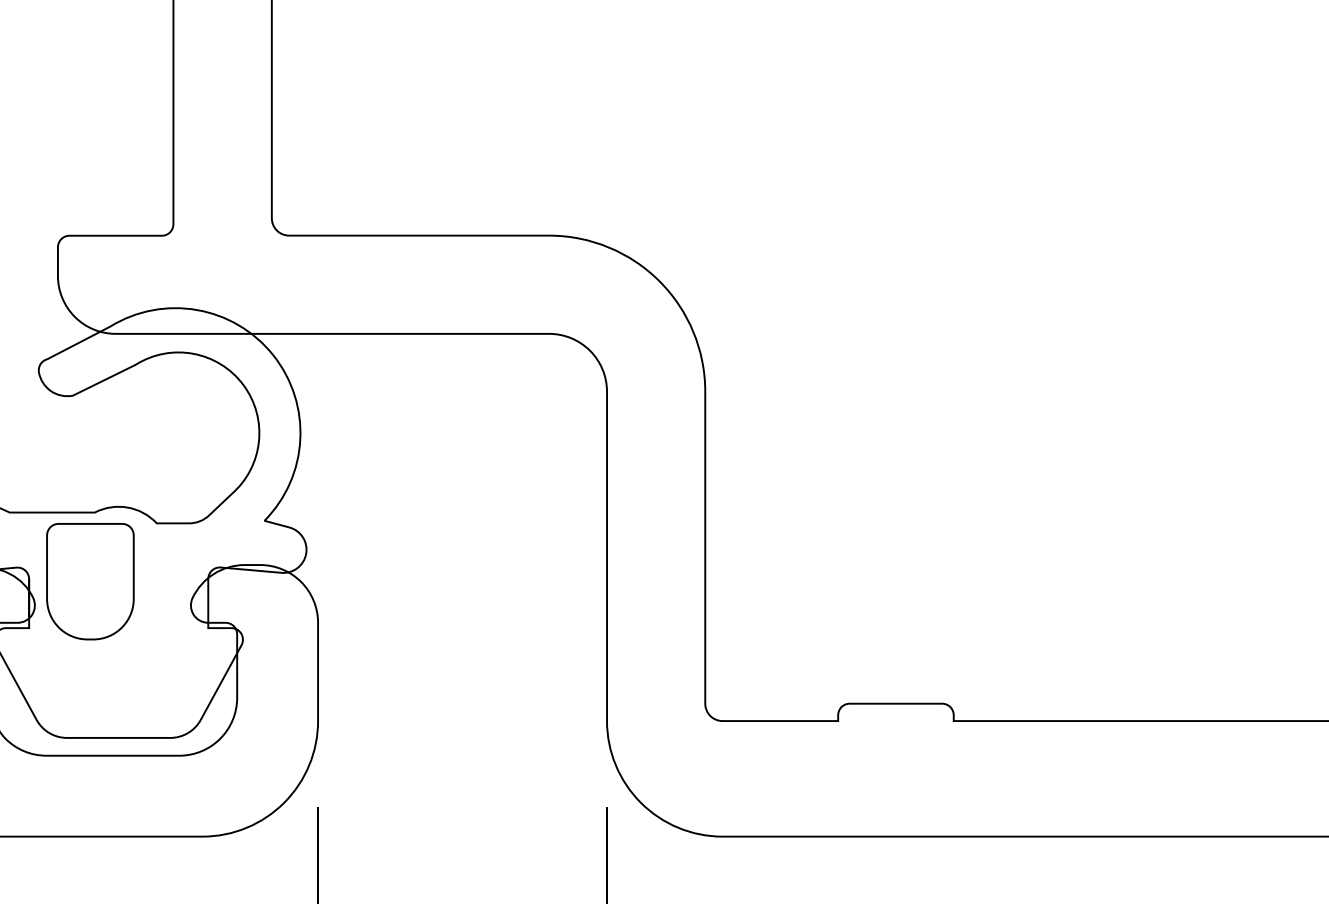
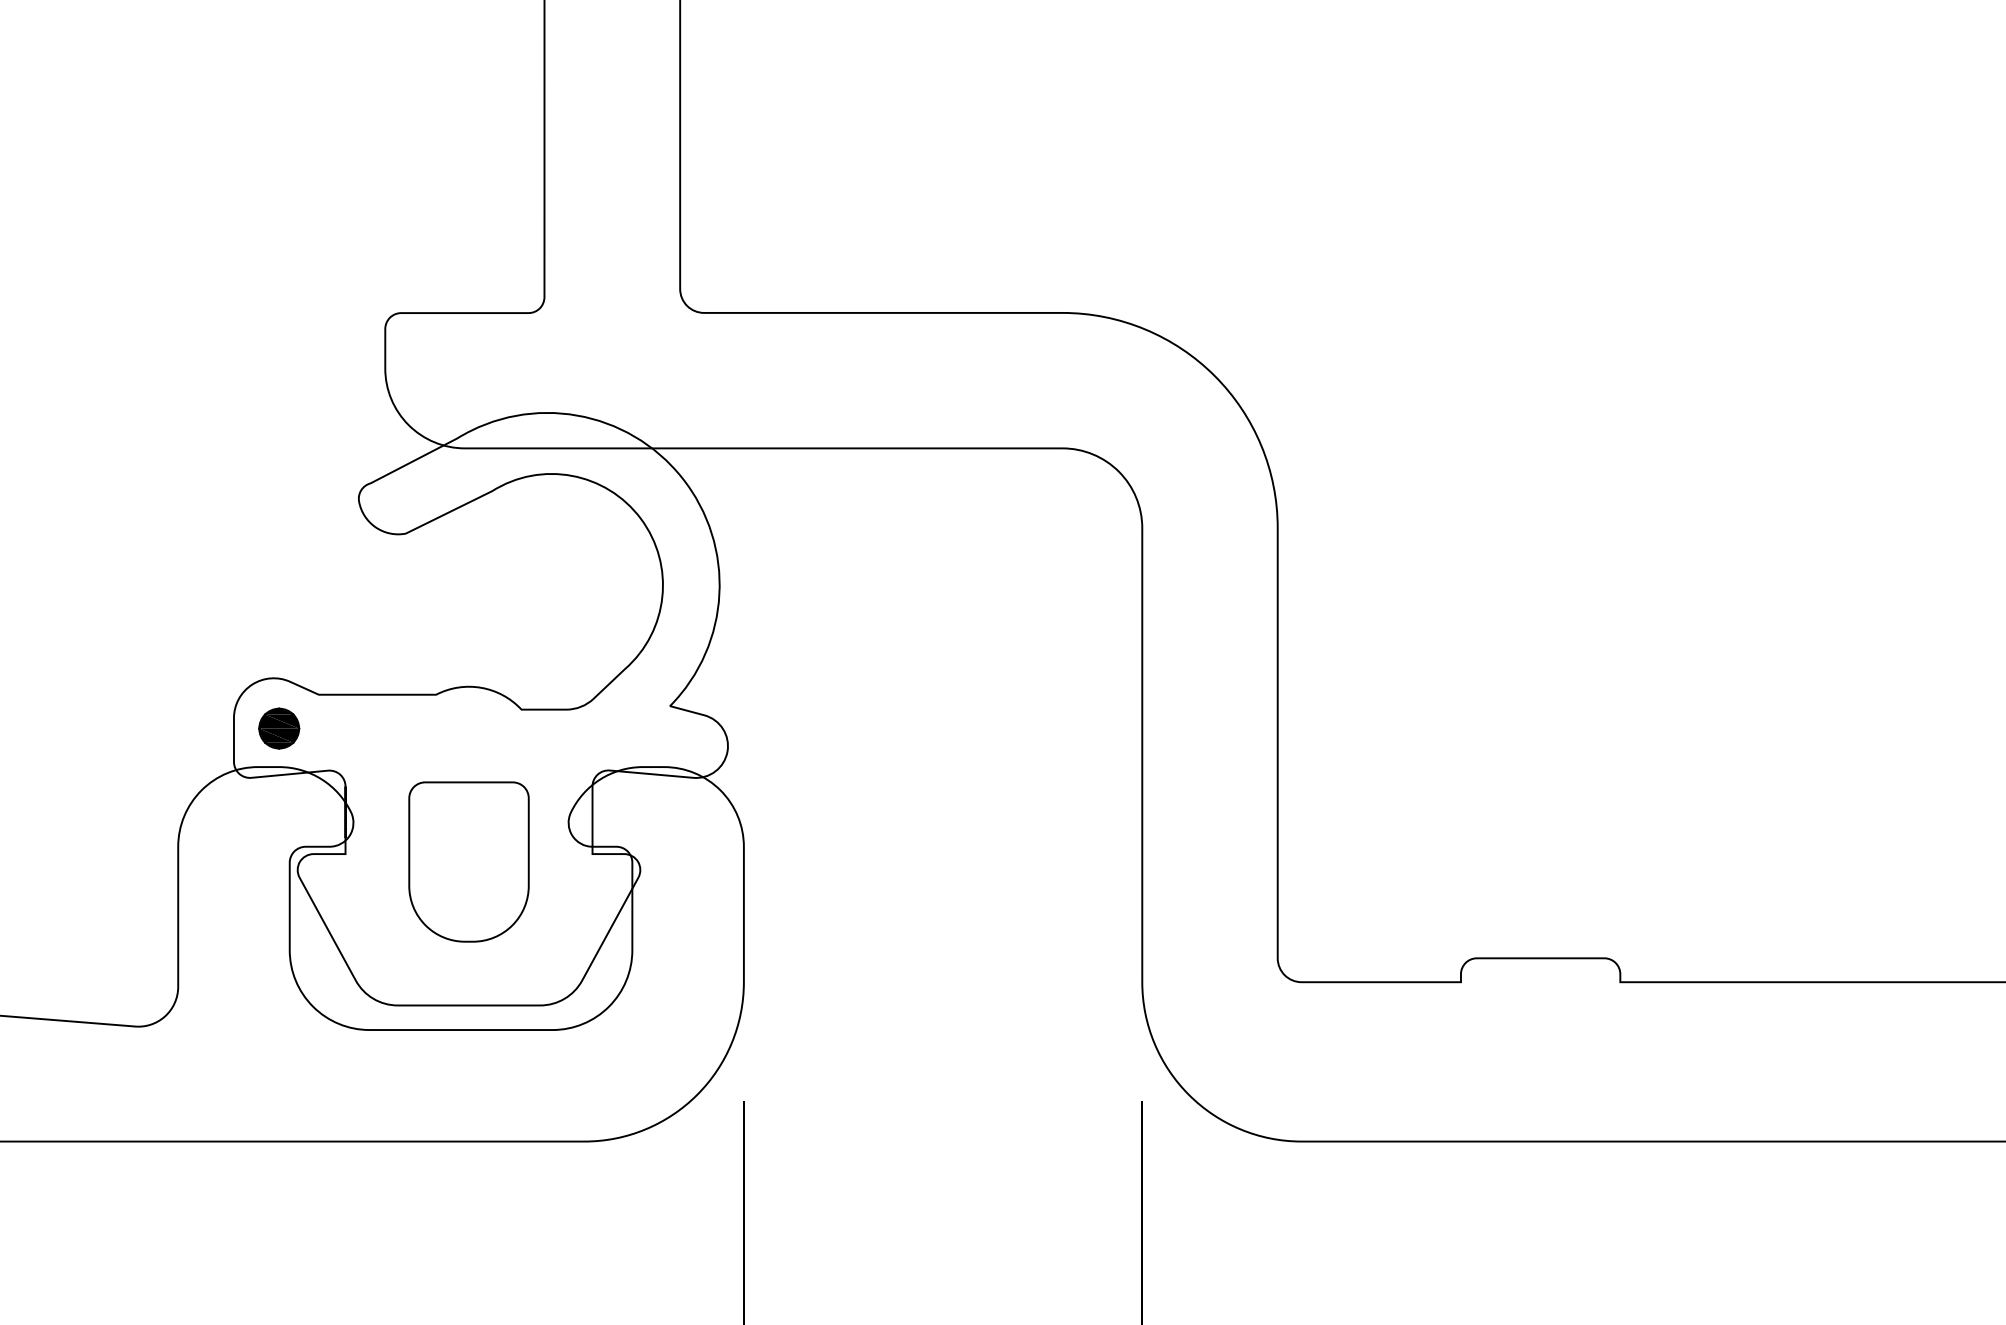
part: (90, 581) -> (468, 861), moved

